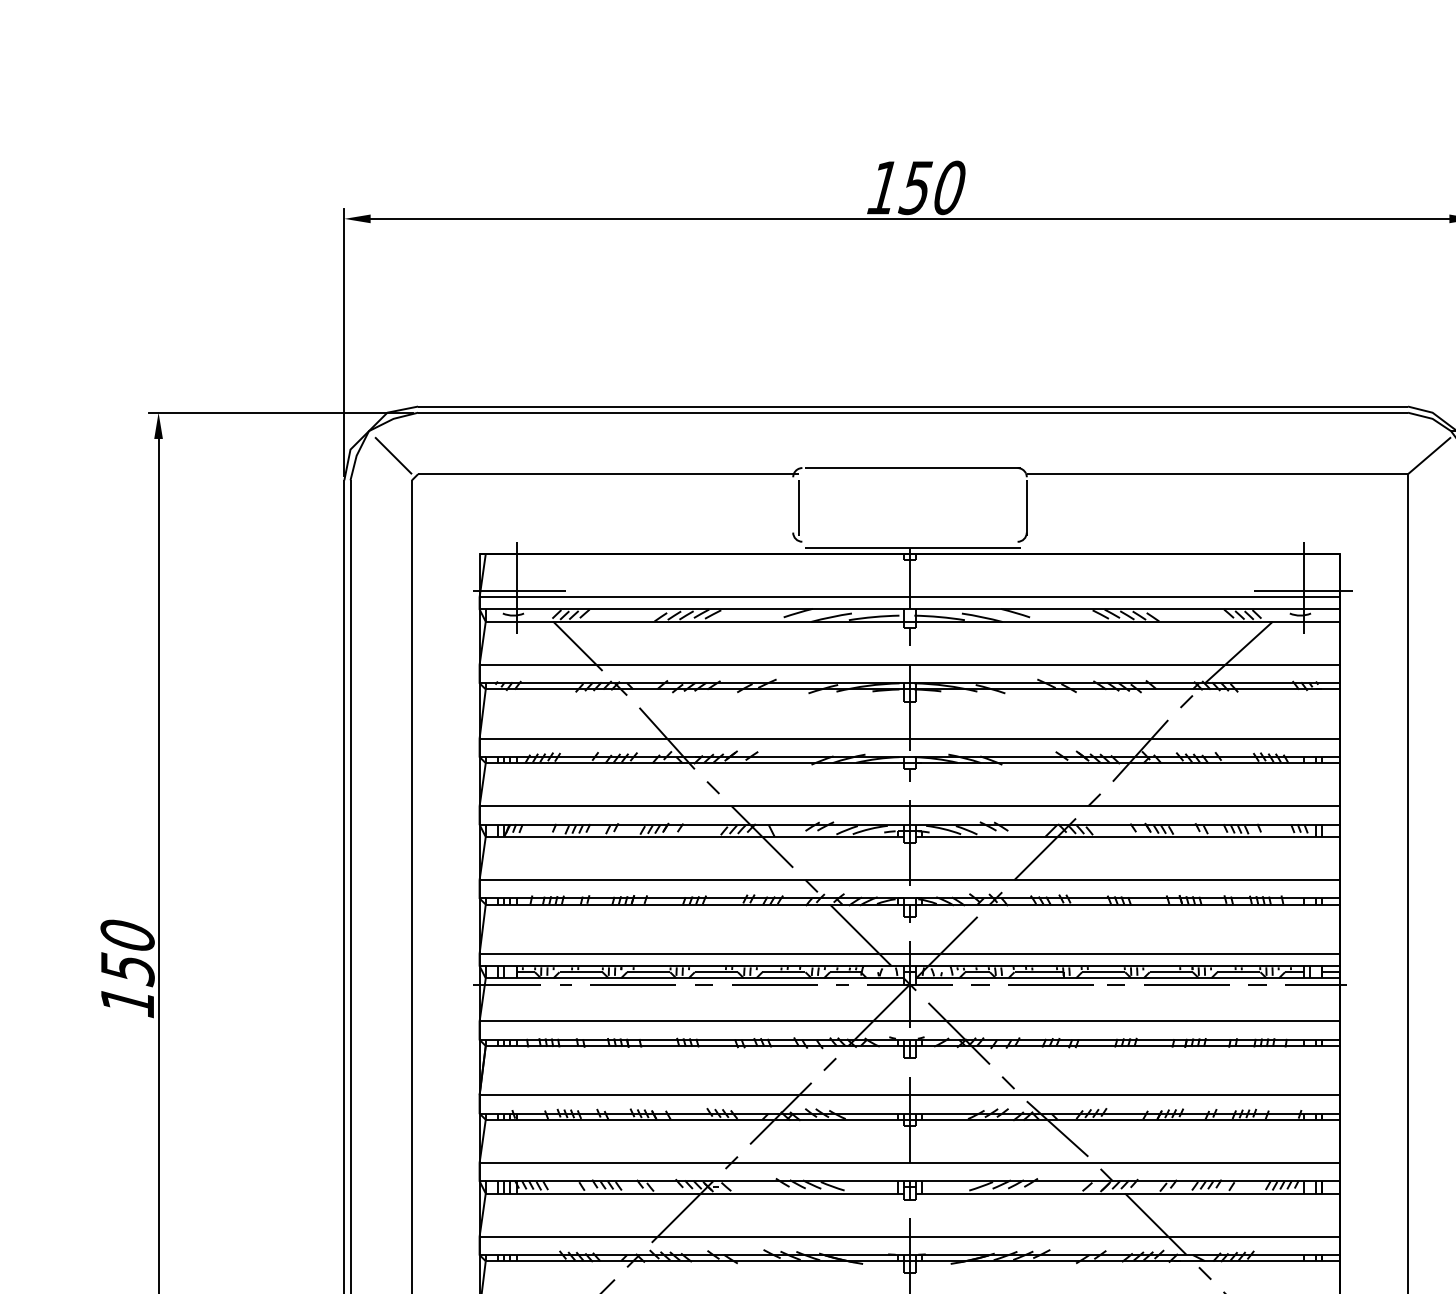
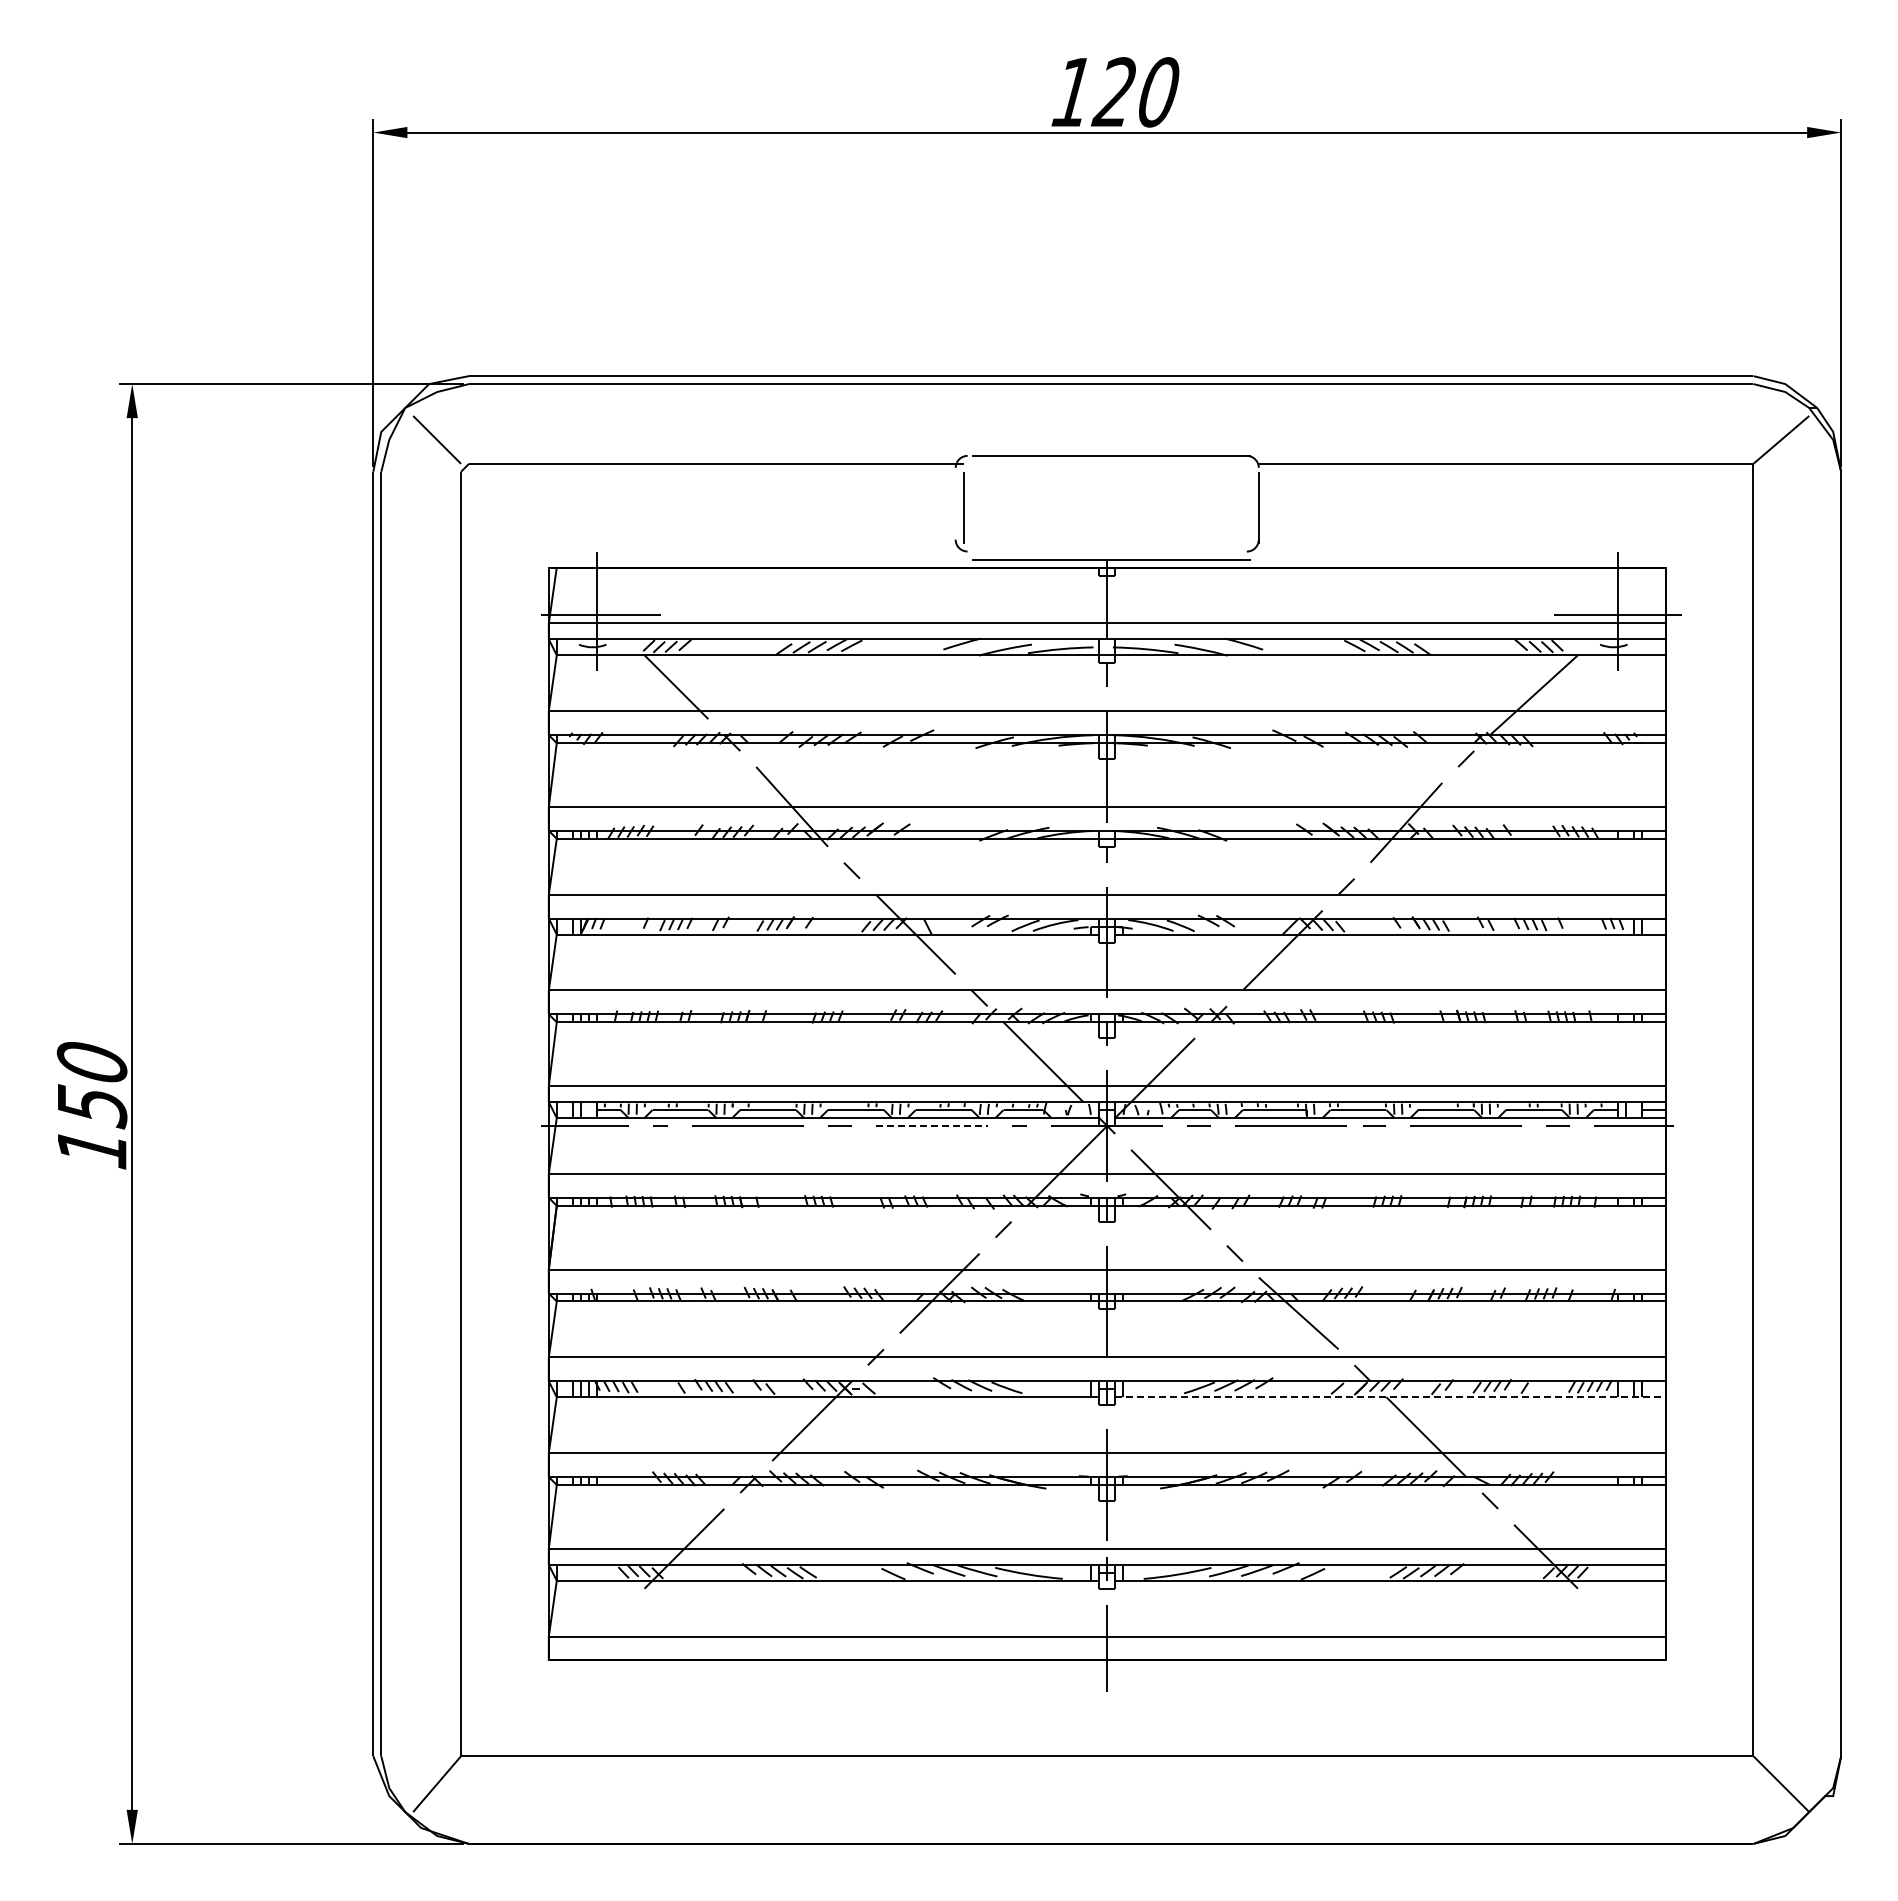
text: (915, 188) -> (1114, 92), 150 -> 120
line: (774, 984) -> (931, 1125), solid -> dashed
line: (1128, 1193) -> (1390, 1397), solid -> dashed

